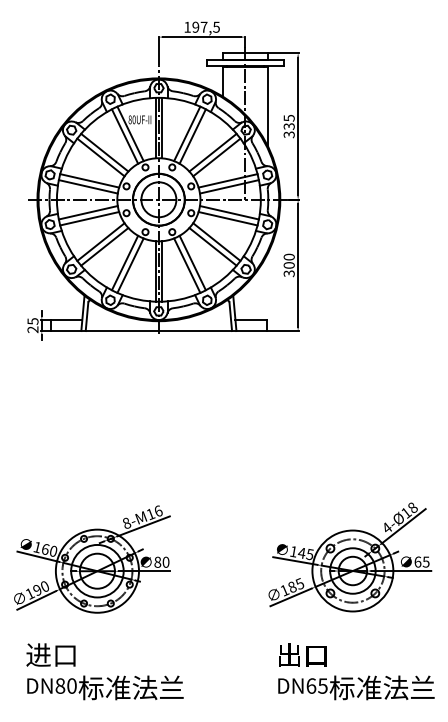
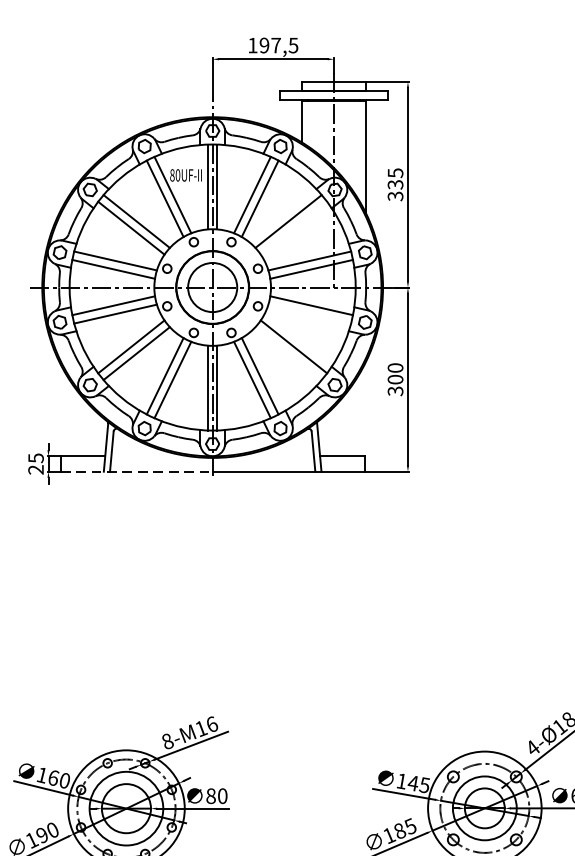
line: (216, 157) -> (293, 228), removed
line: (227, 218) -> (308, 313), removed
line: (212, 246) -> (287, 353), removed
line: (105, 331) -> (137, 472), solid -> dashed

